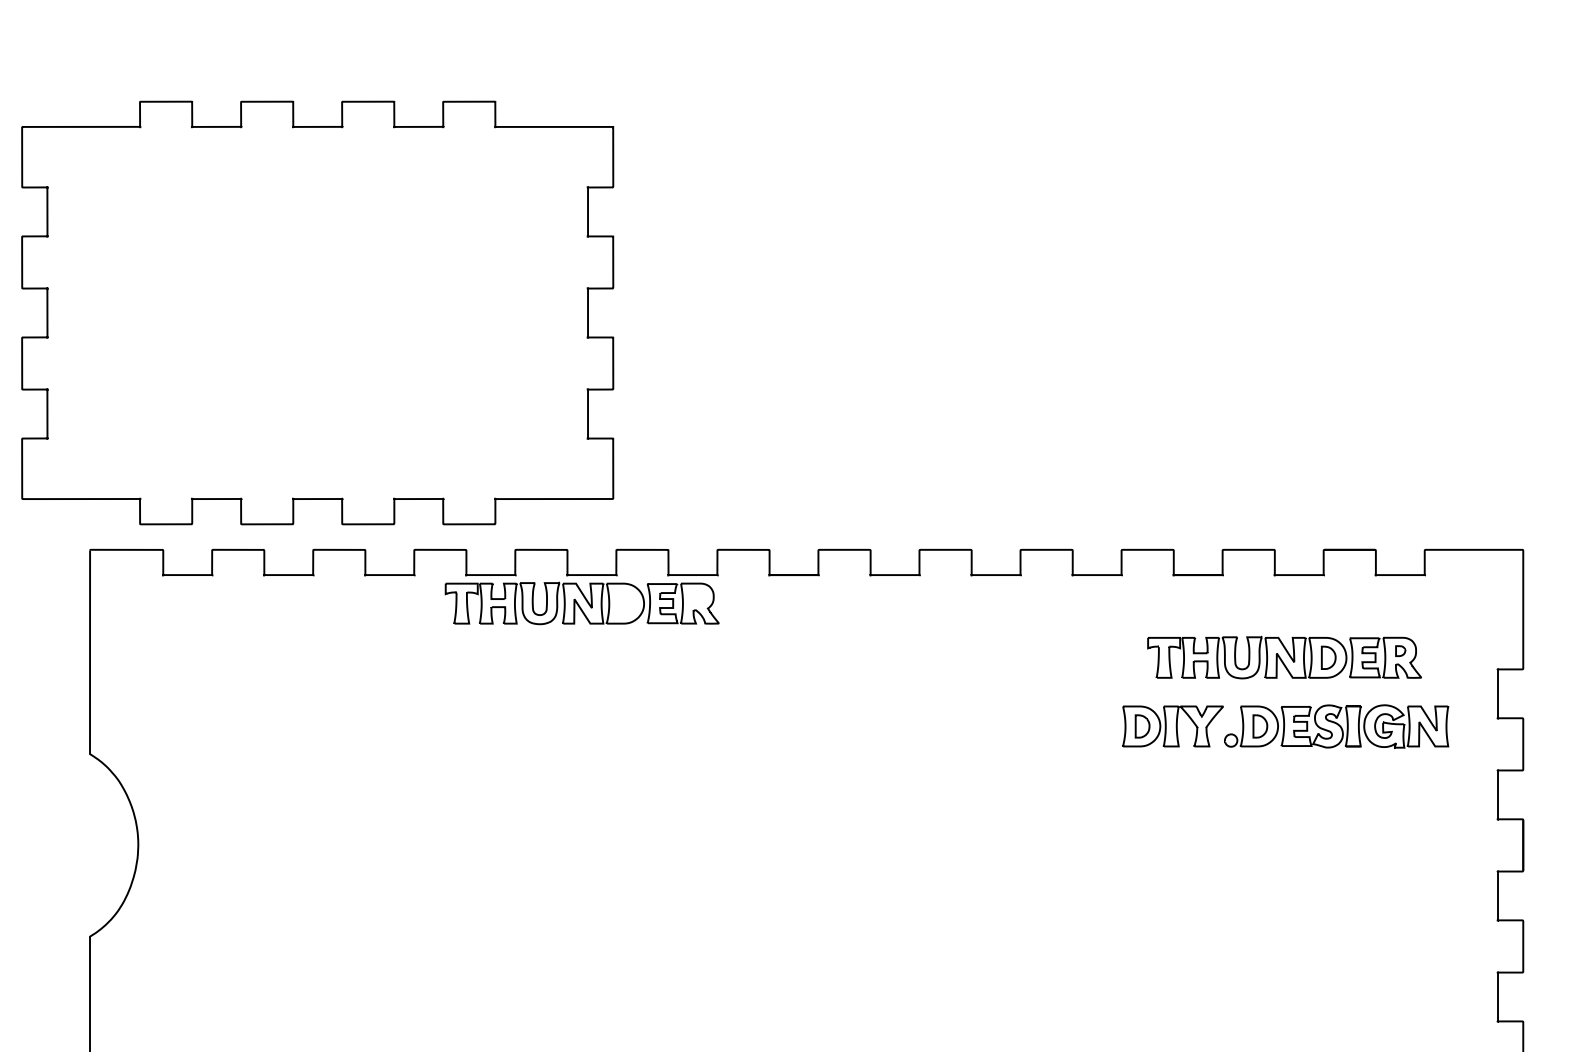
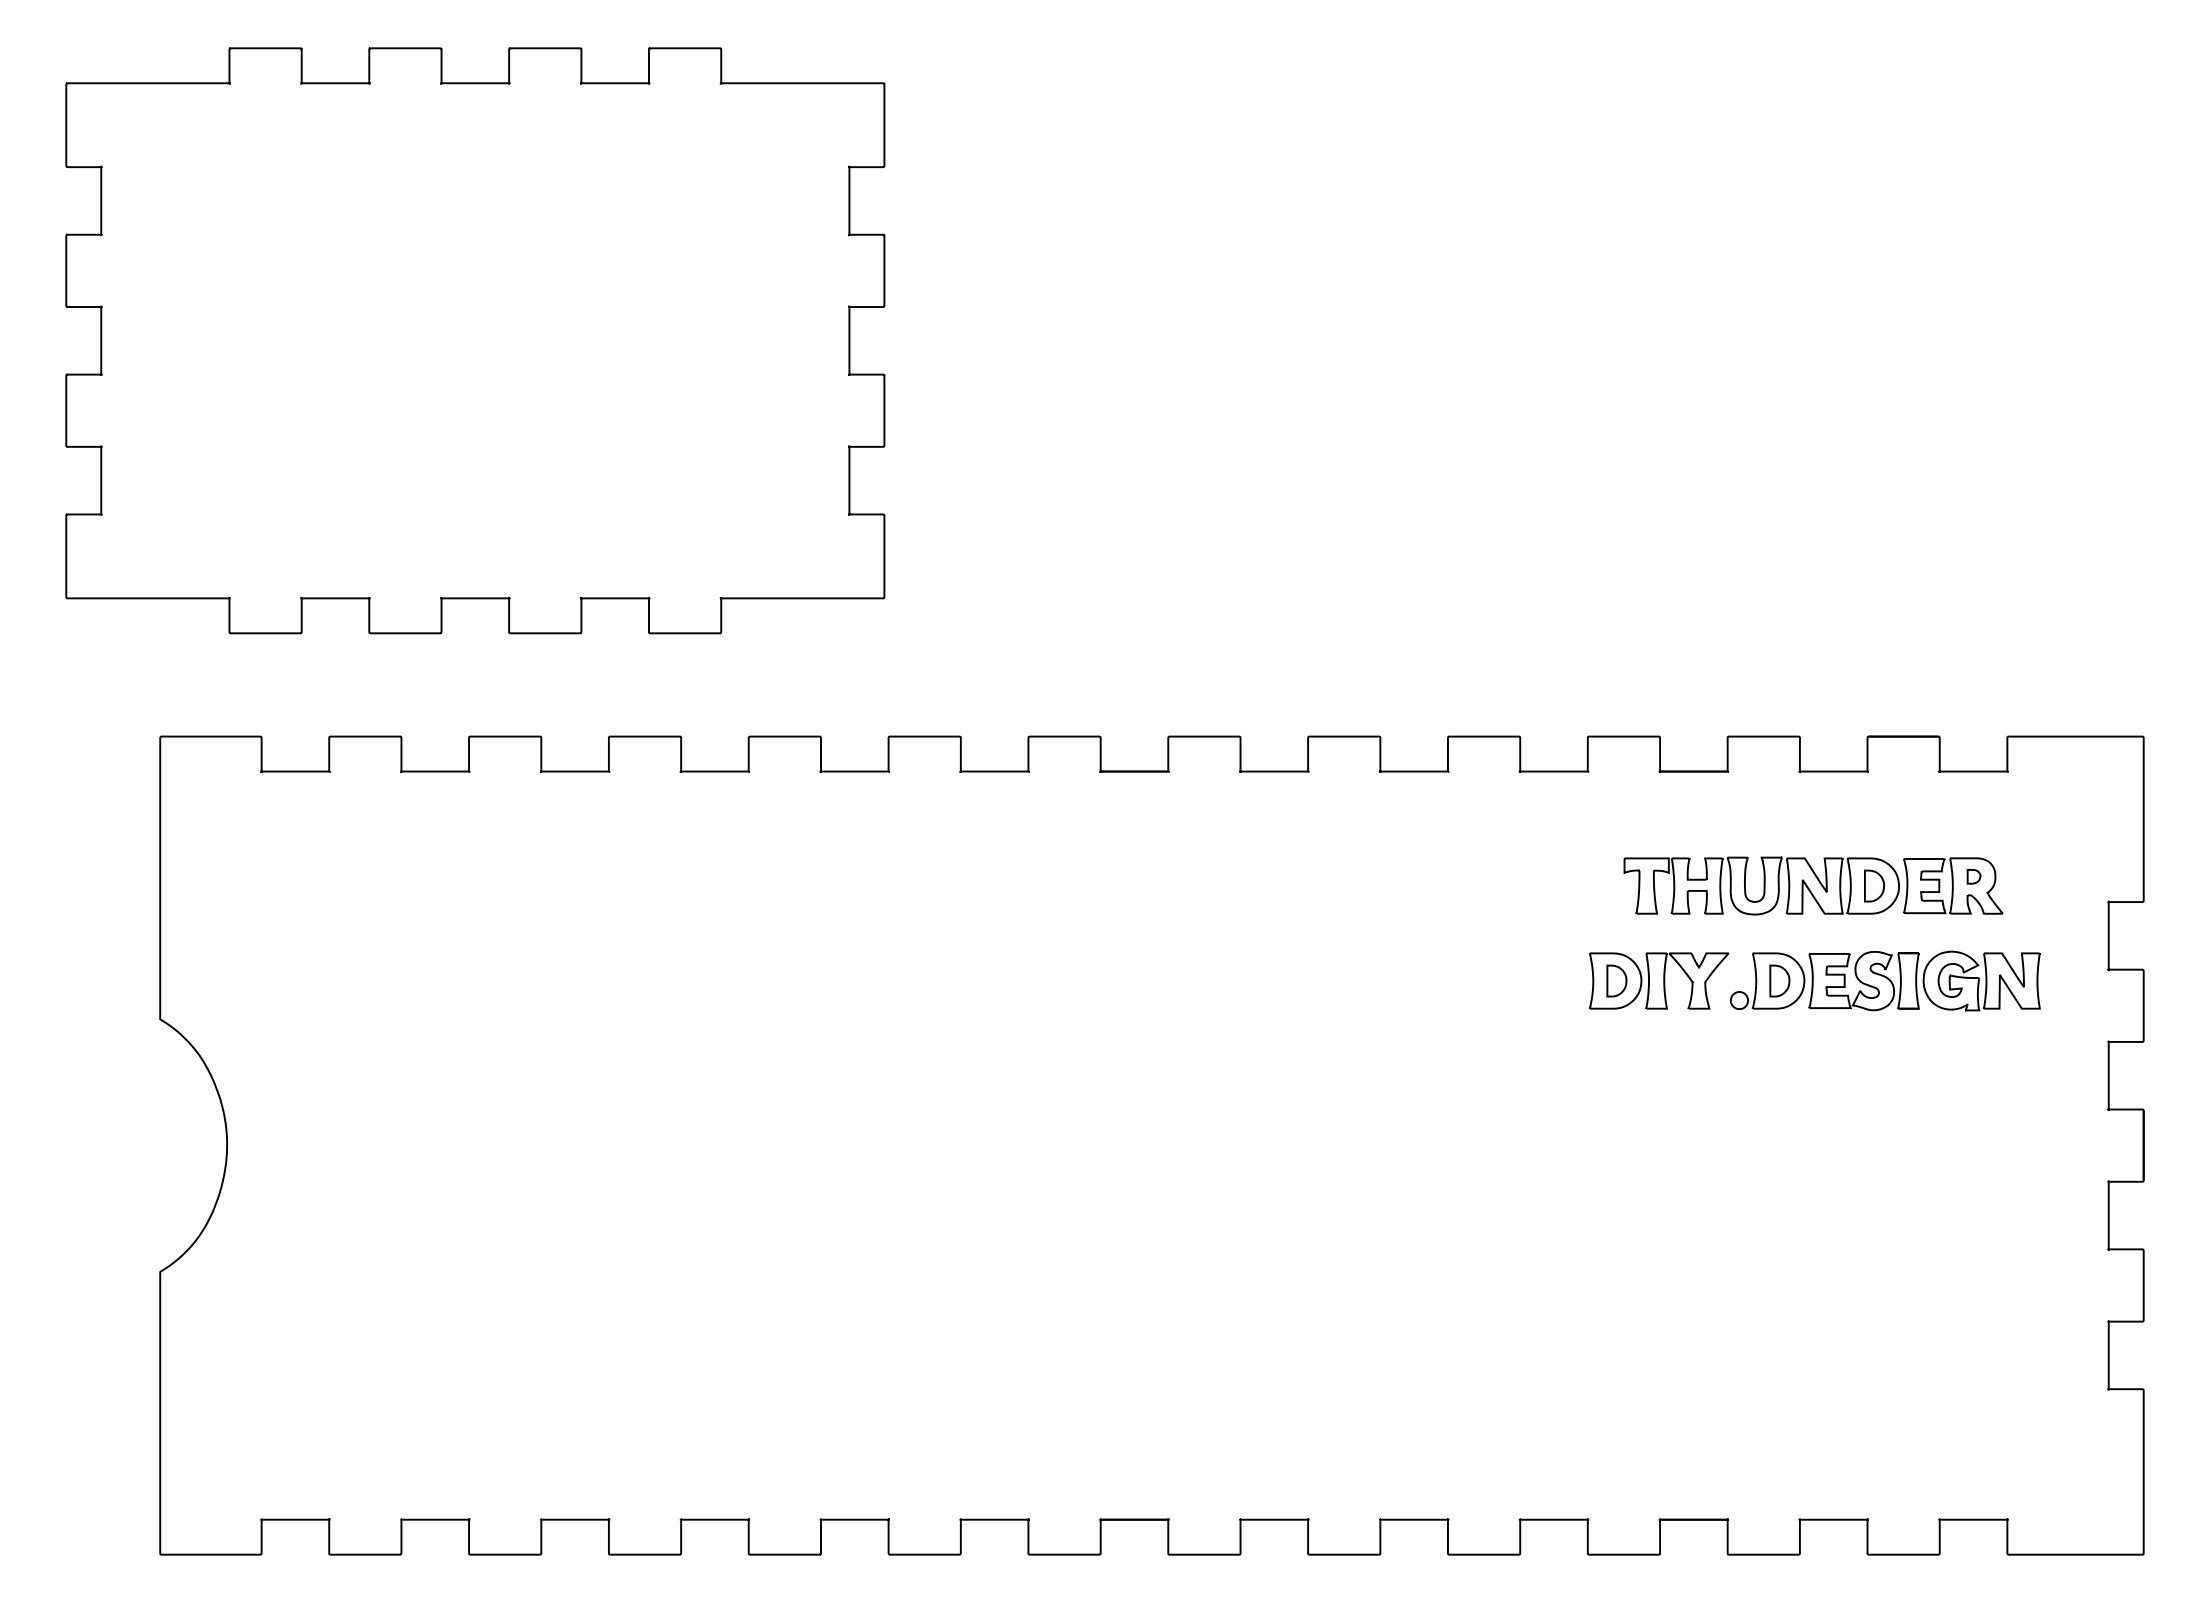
part: (317, 312) -> (475, 340), moved
part: (582, 603) -> (841, 810), removed

